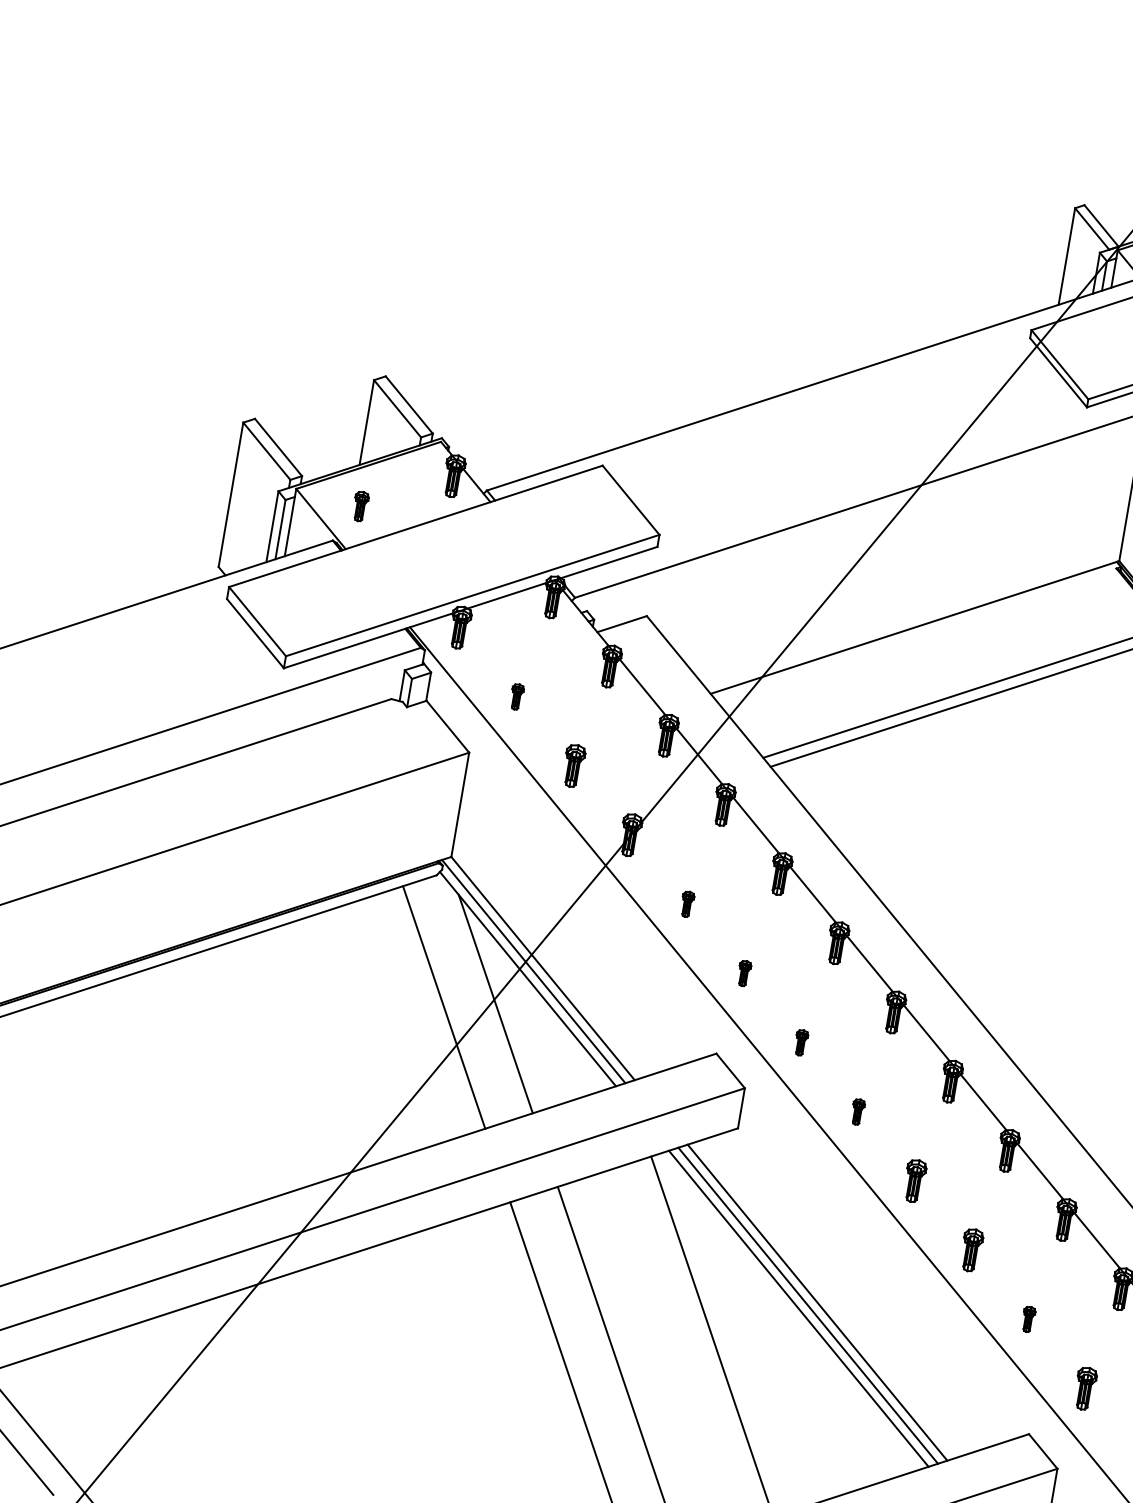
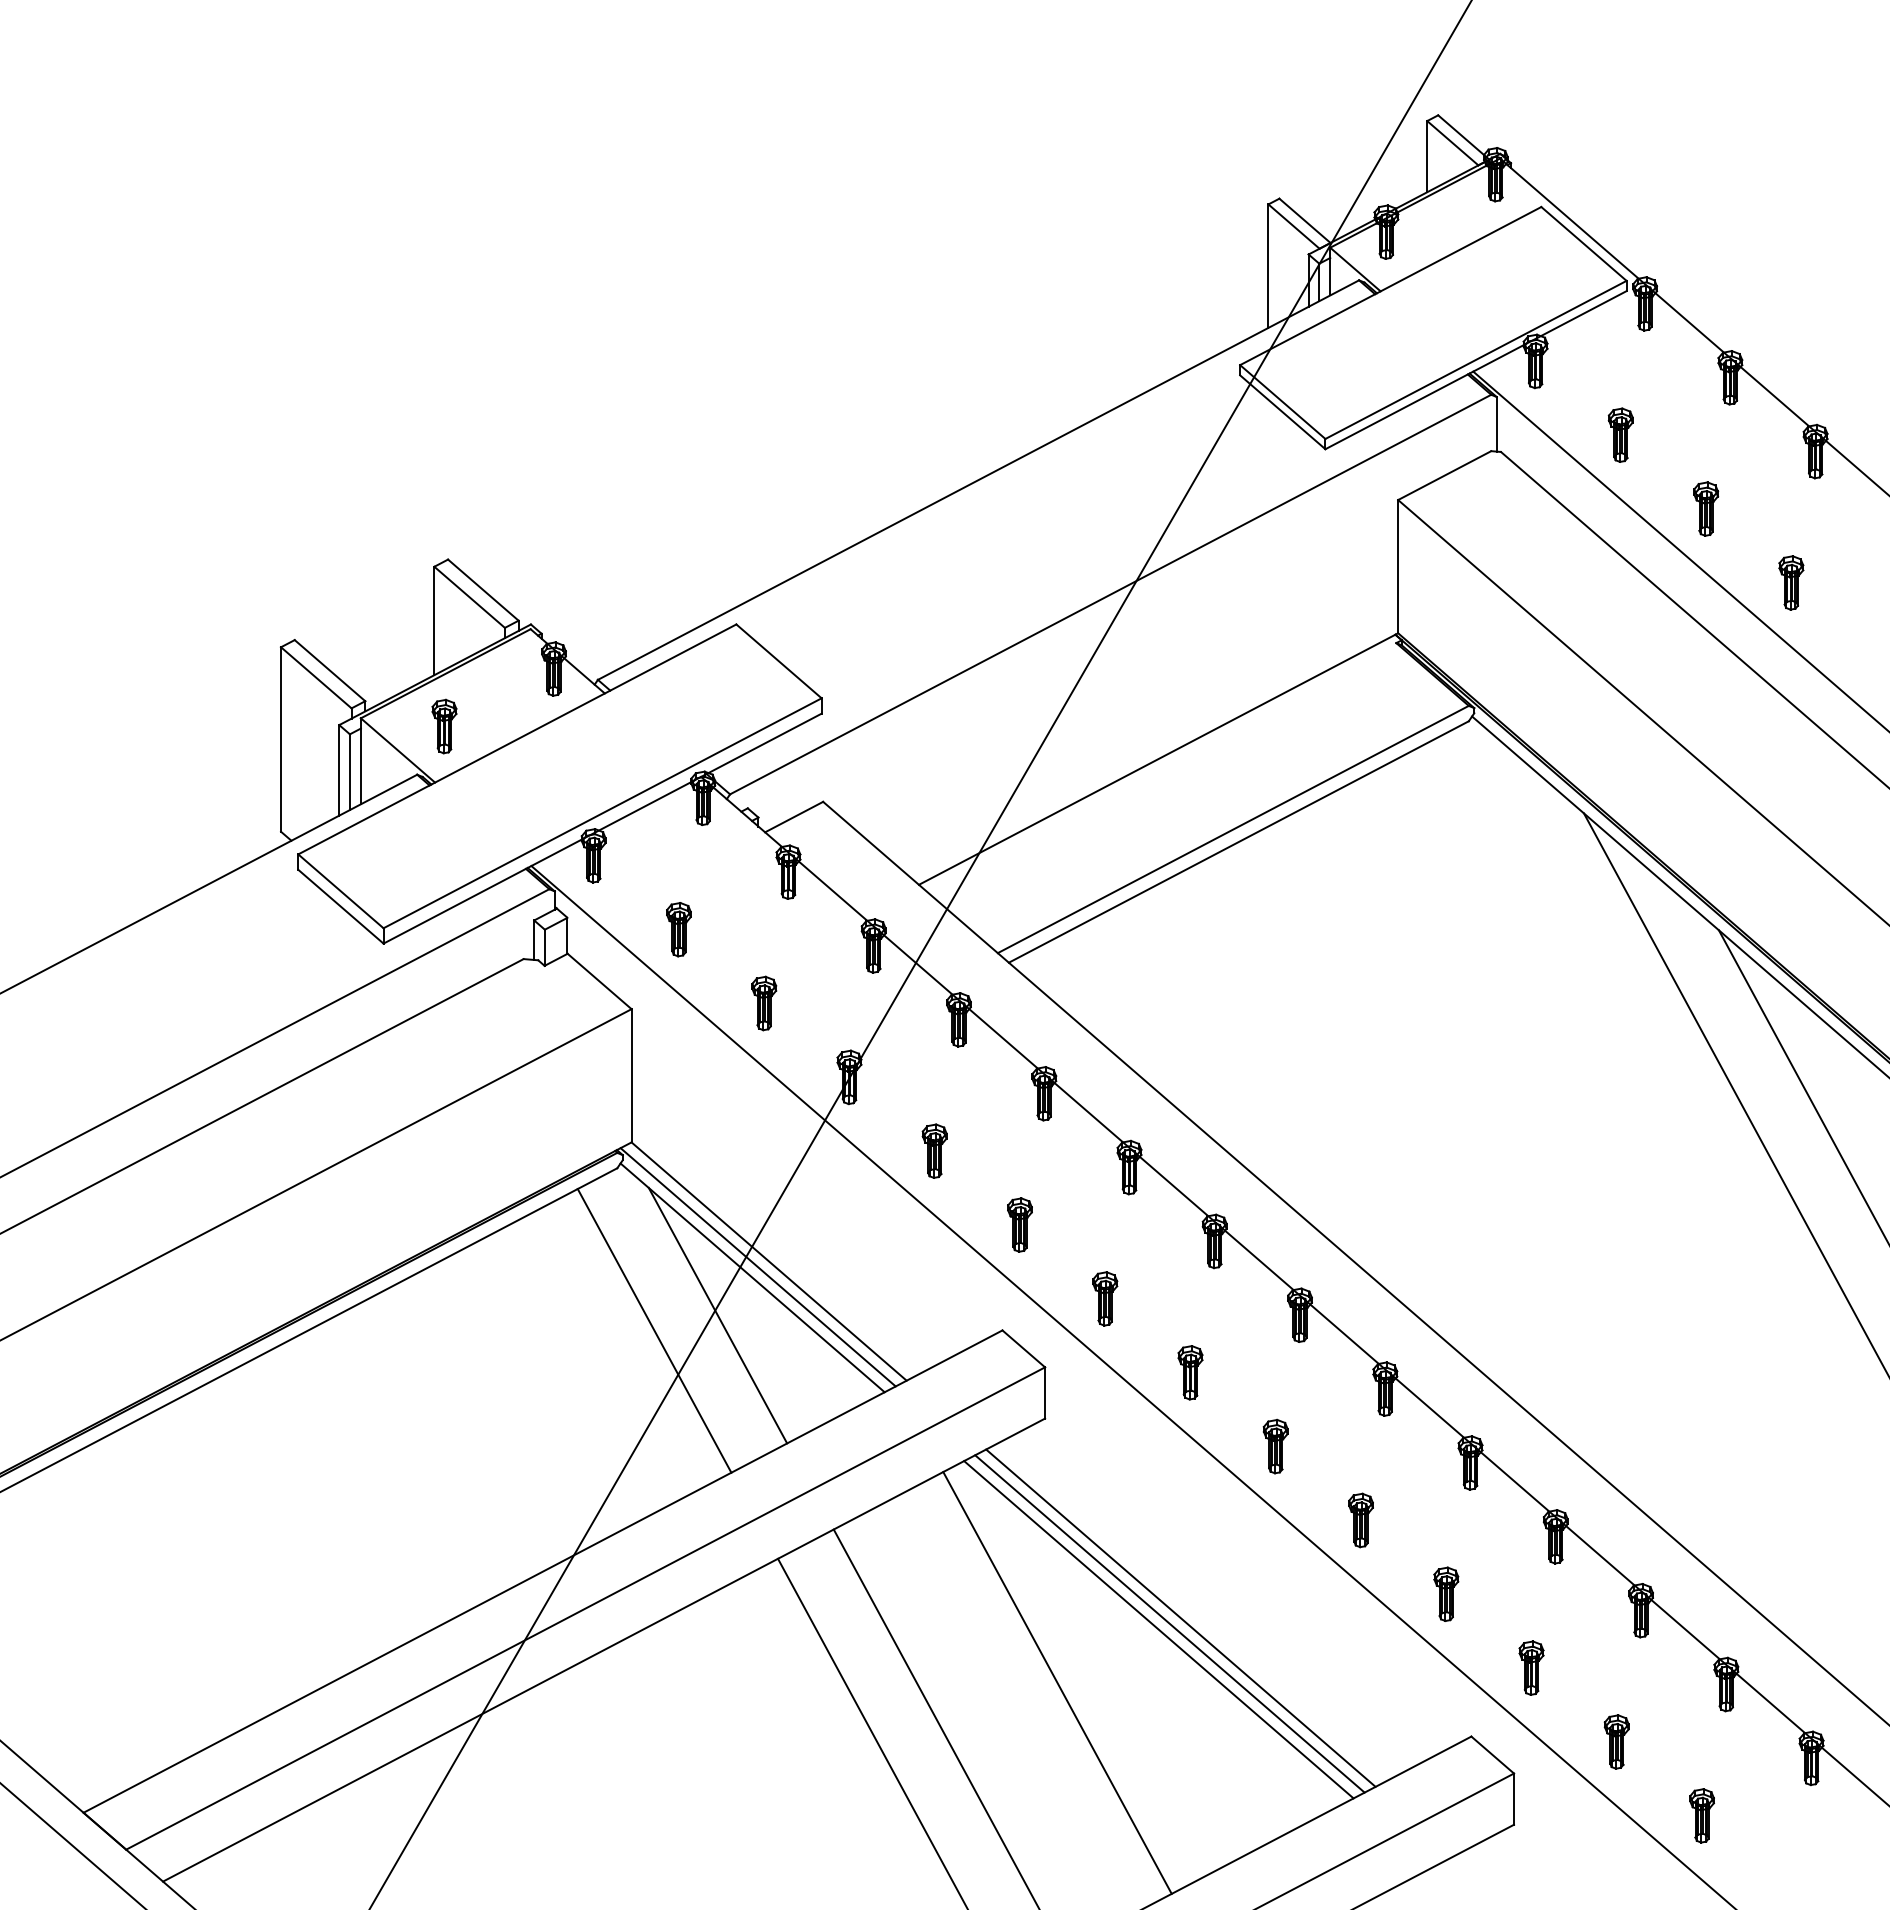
part: (360, 506) -> (444, 726), size x1.43
part: (516, 696) -> (678, 929), size x1.67
part: (687, 903) -> (934, 1150), size x1.67
part: (743, 973) -> (1019, 1224), size x1.67
part: (801, 1042) -> (1105, 1298), size x1.67
part: (857, 1111) -> (1190, 1372), size x1.67
part: (1028, 1318) -> (1446, 1593), size x1.67

